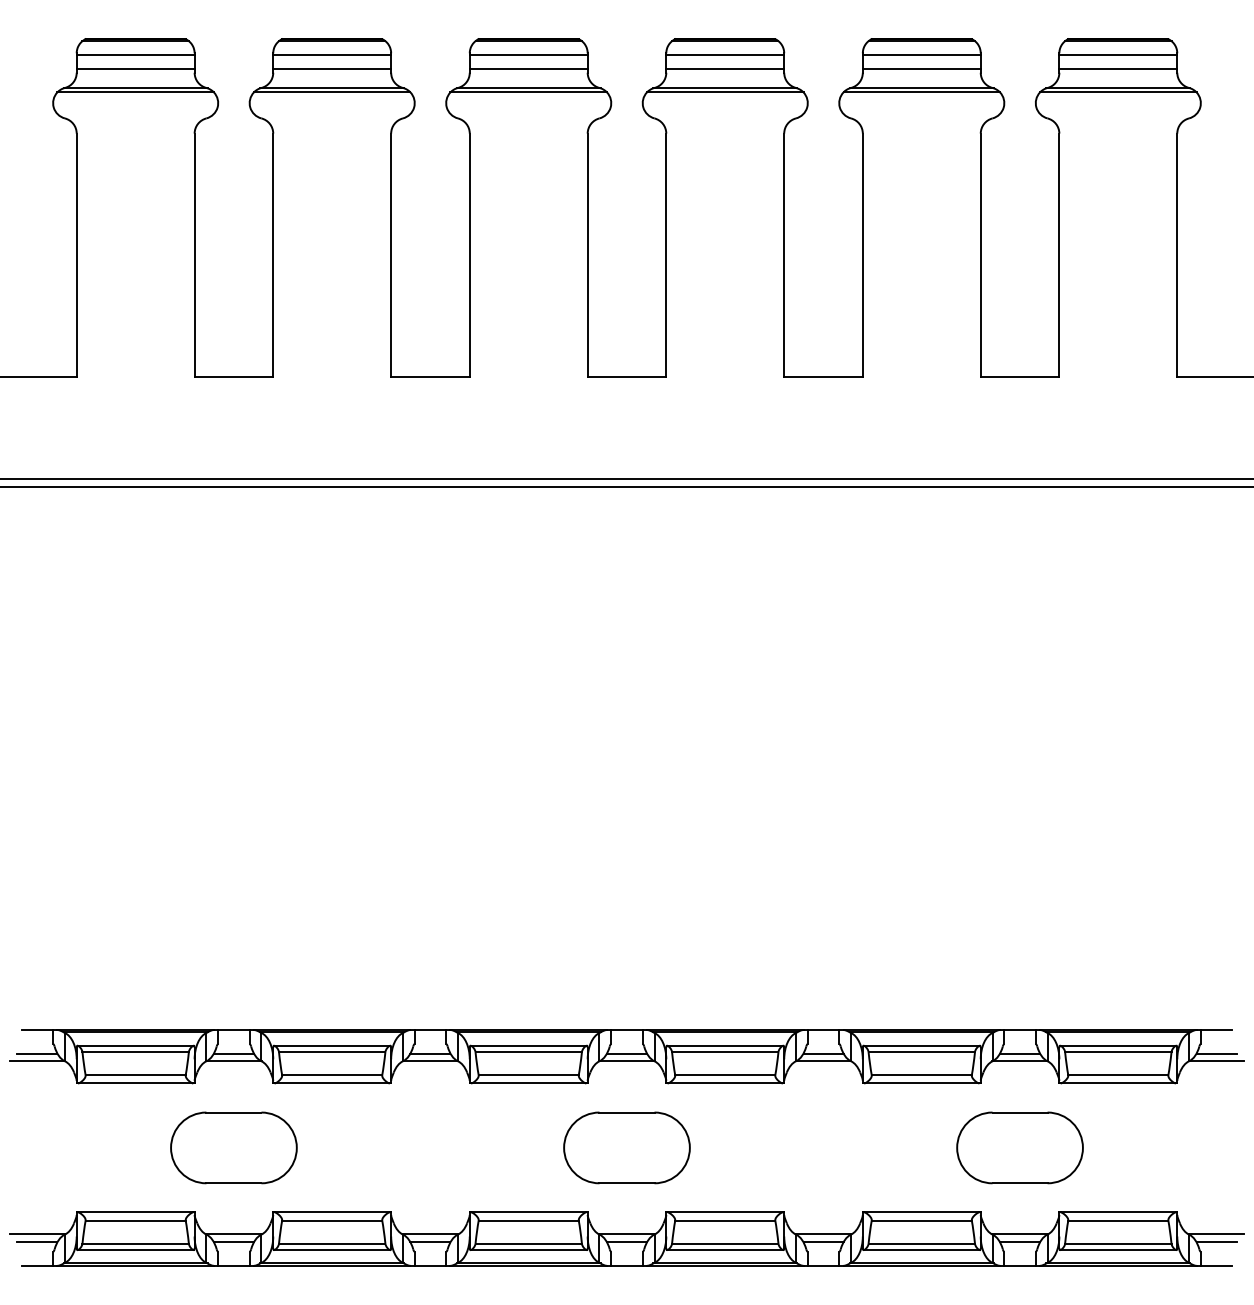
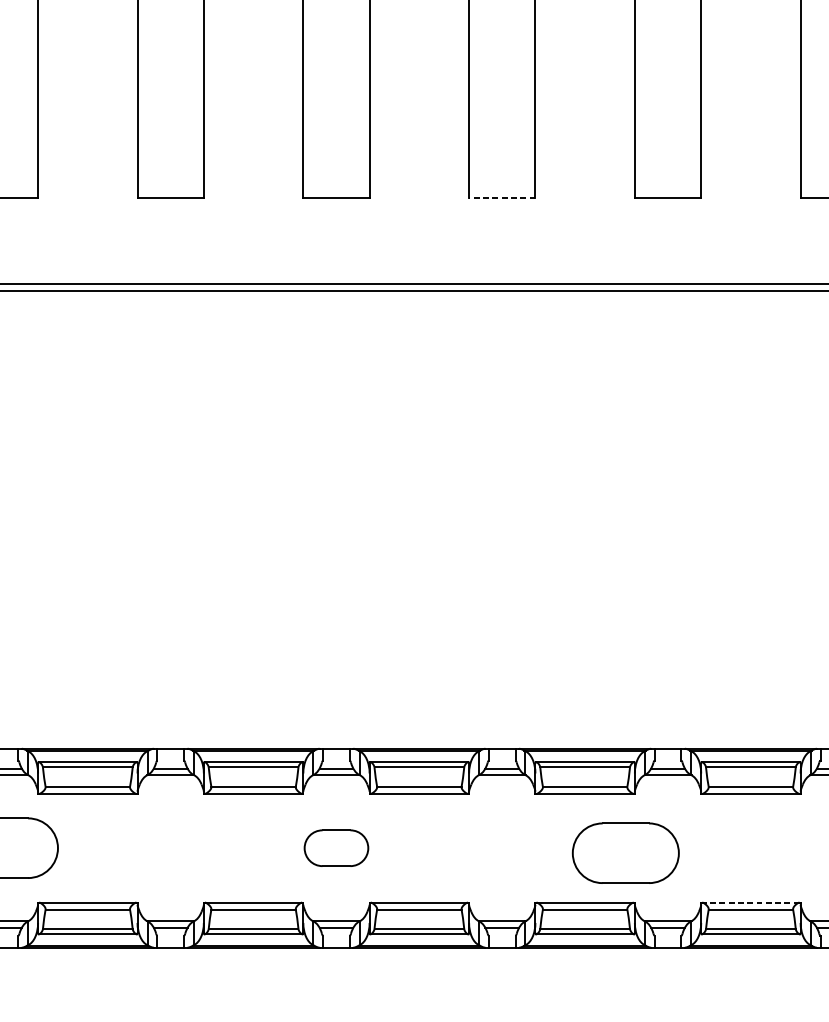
line: (823, 376) -> (502, 197), solid -> dashed
part: (626, 1147) -> (336, 847), size x0.6
part: (1019, 1147) -> (625, 852), moved
line: (1118, 1212) -> (751, 902), solid -> dashed

